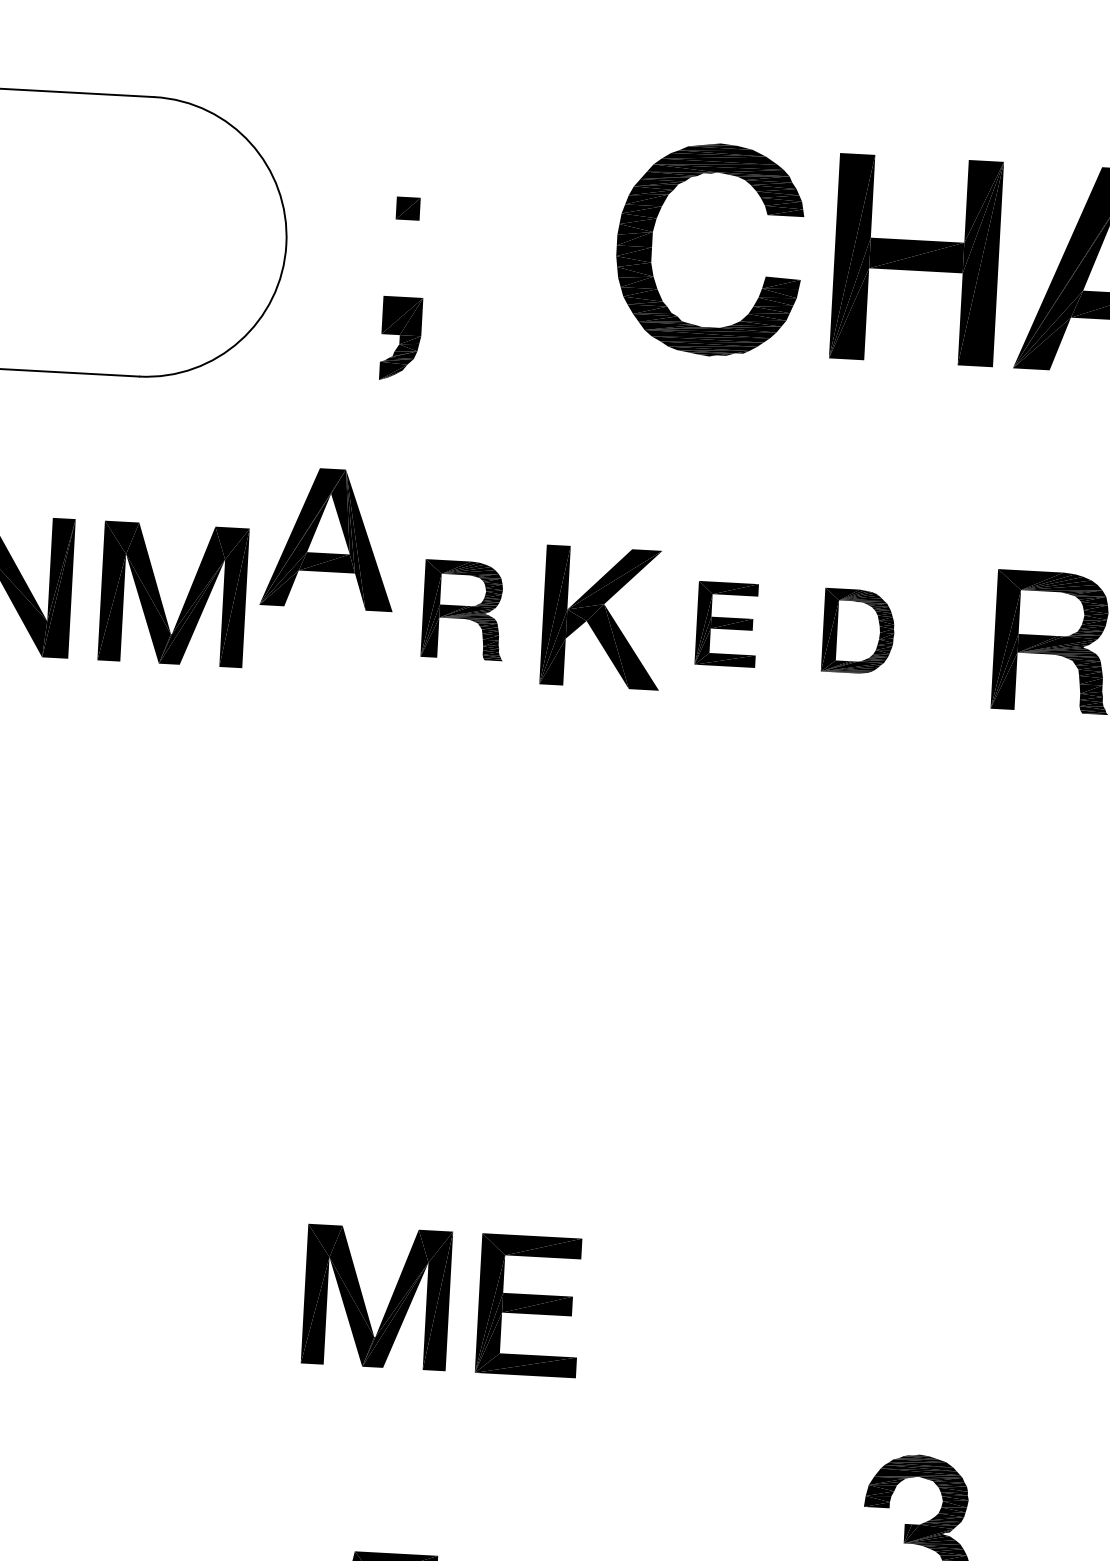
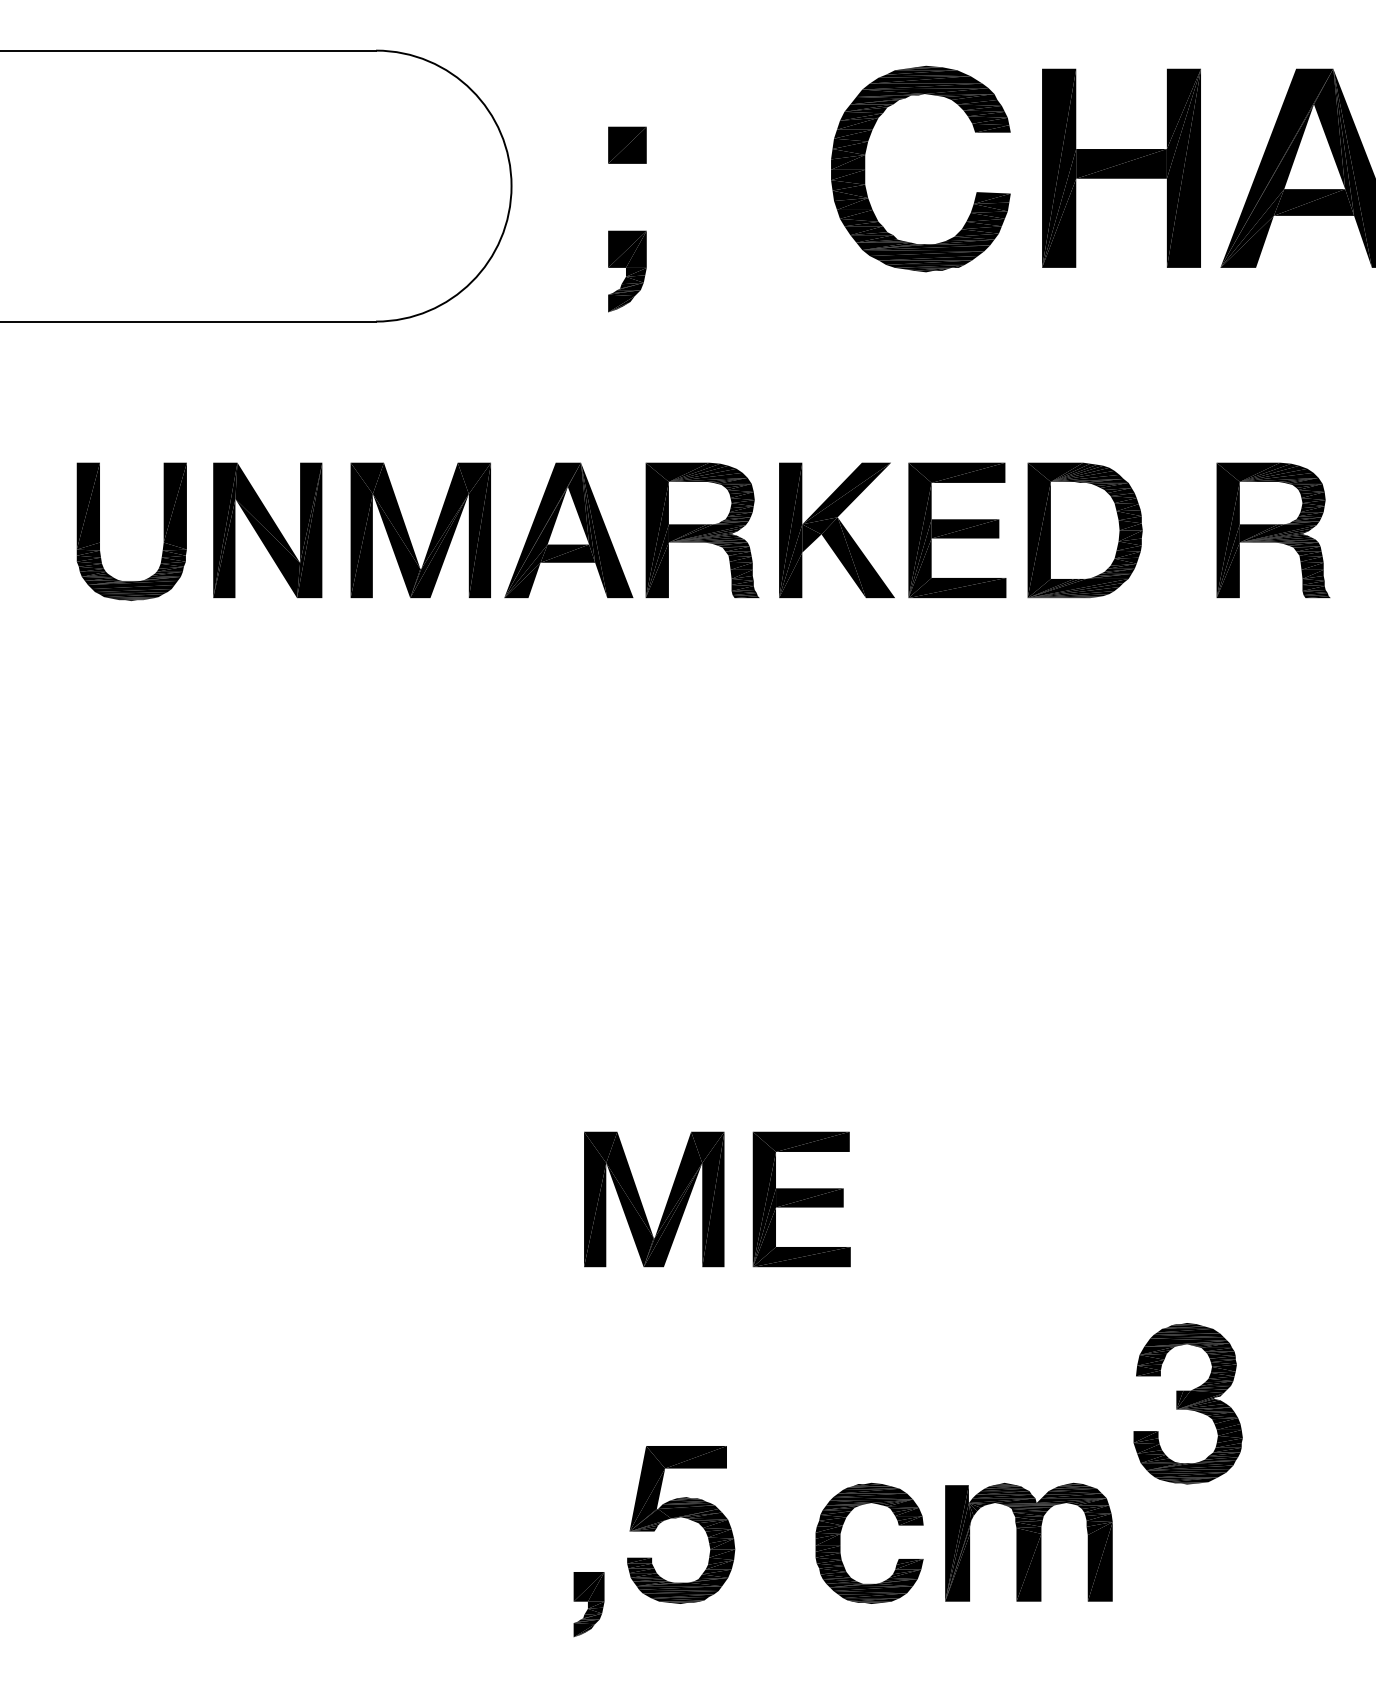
part: (408, 207) -> (627, 144), size x1.67
part: (329, 538) -> (568, 530), moved
part: (464, 610) -> (702, 530), size x1.43
part: (727, 624) -> (957, 530), size x1.67
part: (858, 631) -> (1084, 530), size x1.67

